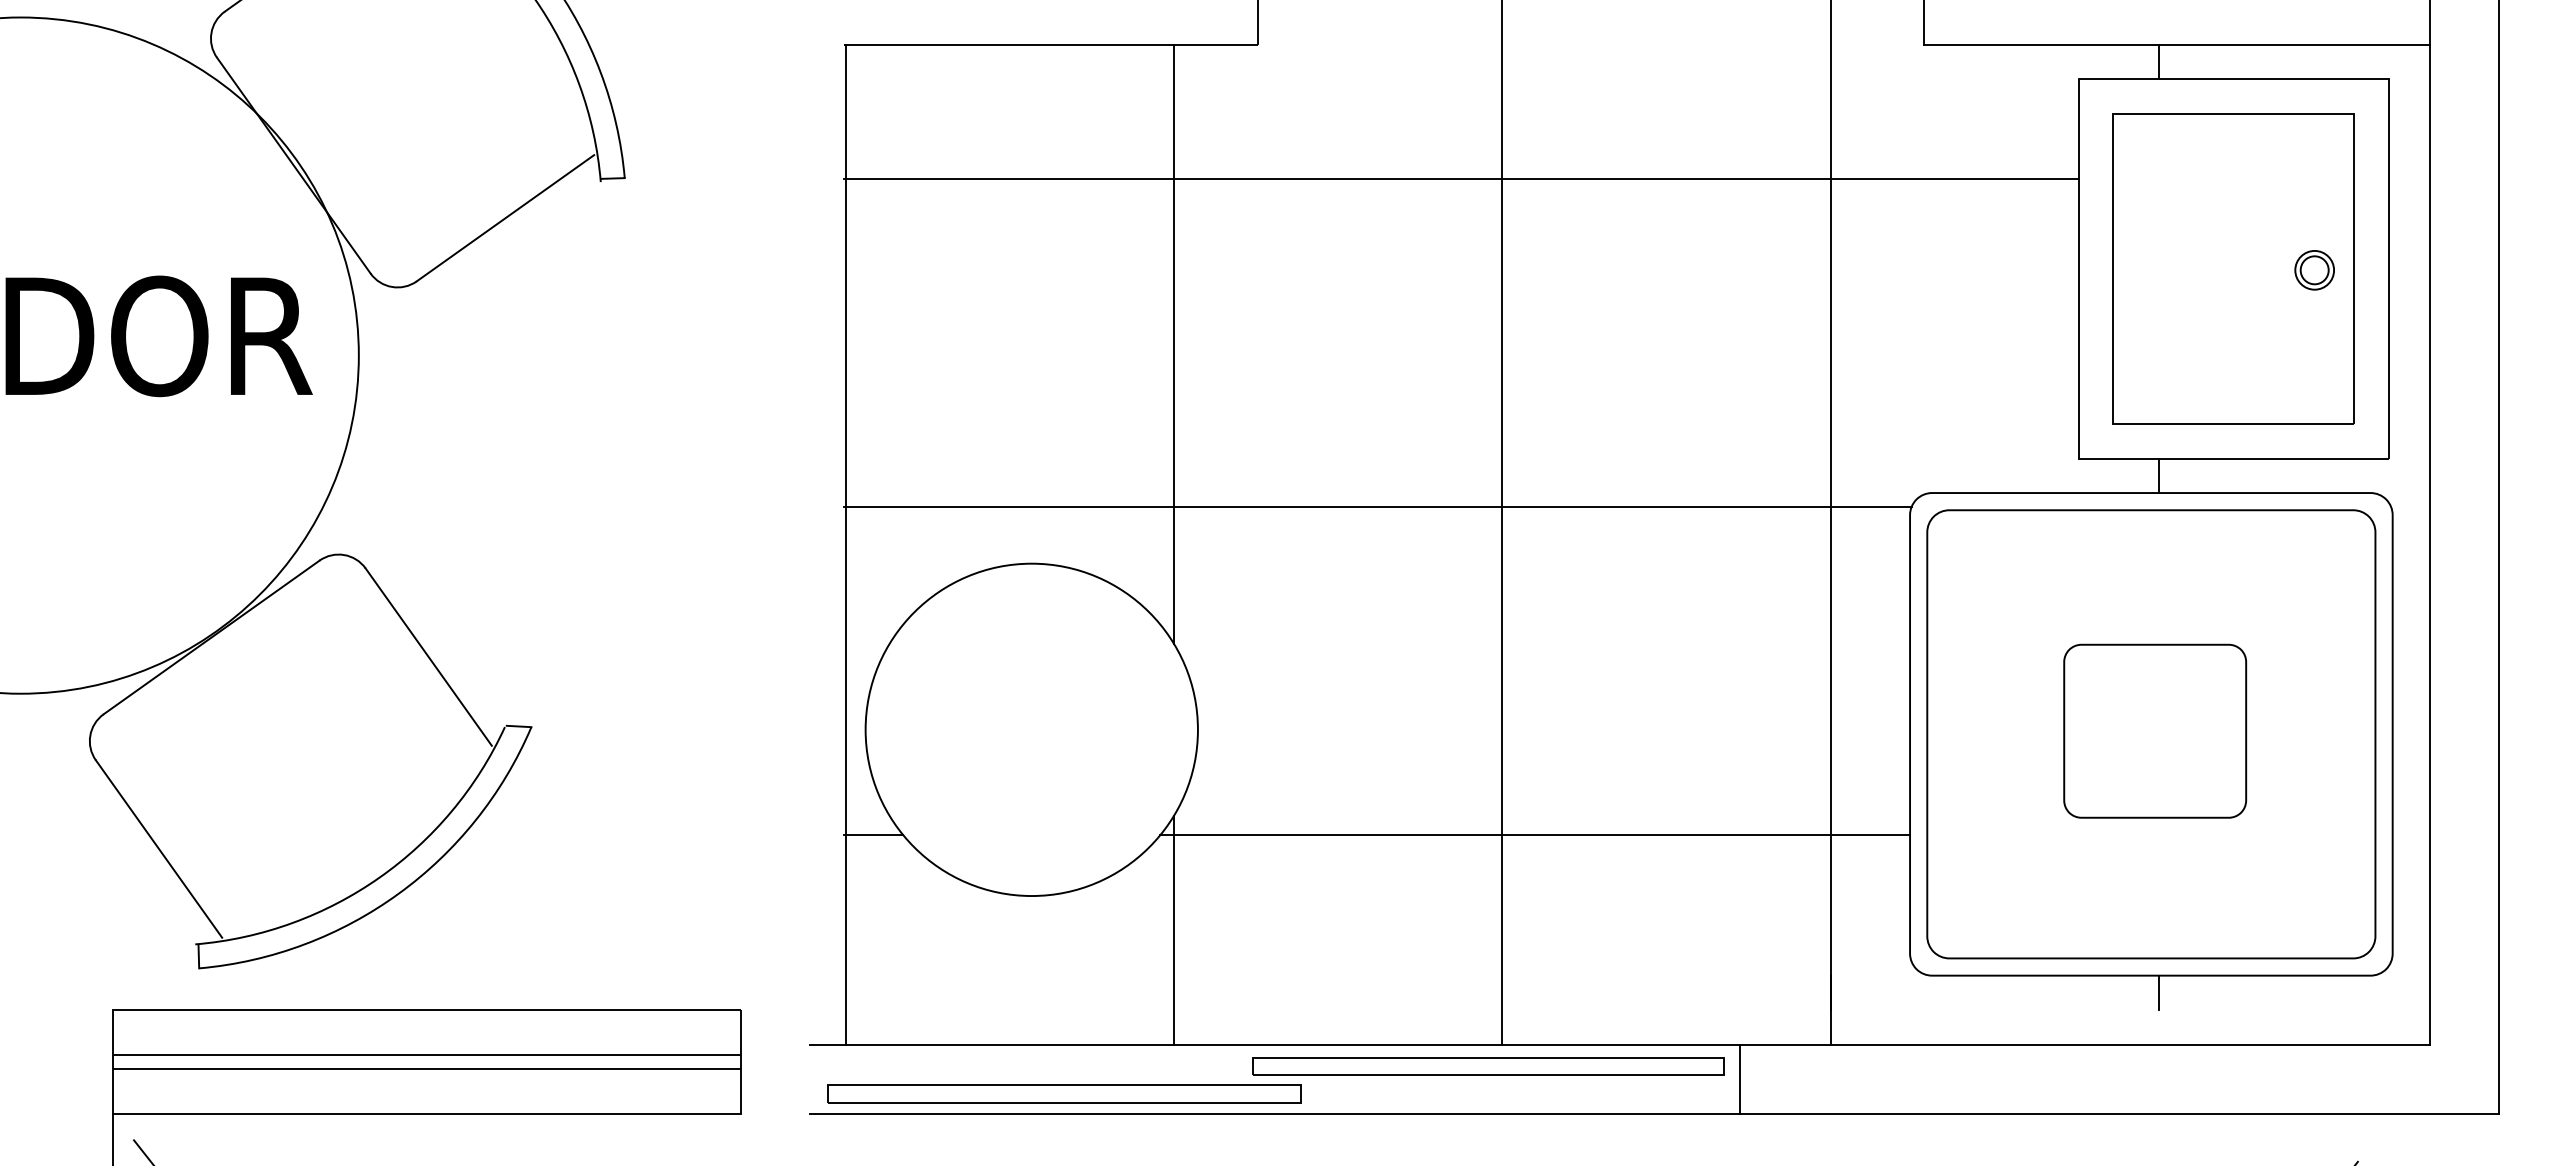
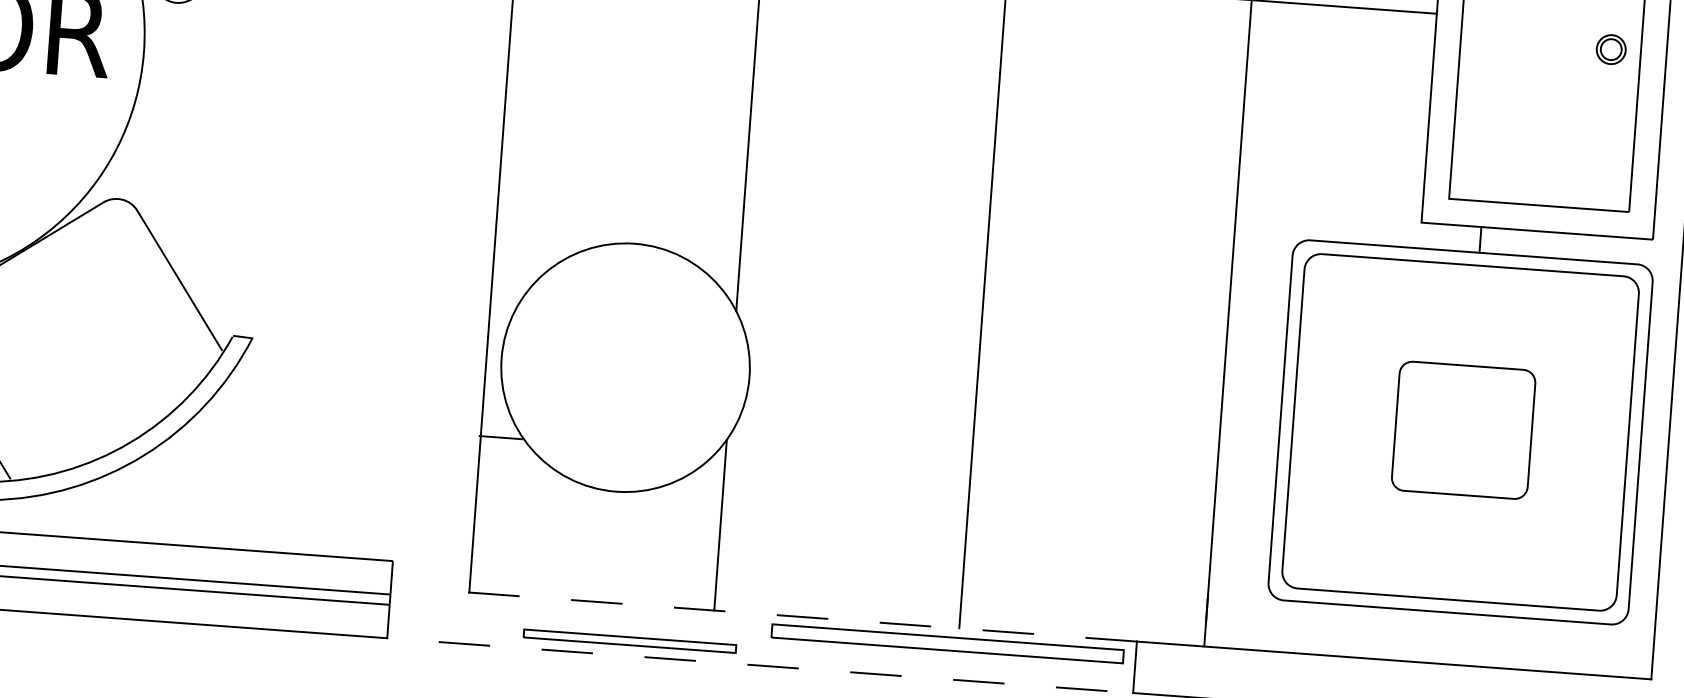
part: (2314, 270) -> (1611, 49), moved
line: (1377, 506) -> (895, 220), removed
line: (1535, 835) -> (995, 474), removed
line: (2158, 992) -> (1451, 625), removed
line: (1274, 1044) -> (789, 615), solid -> dashed
part: (1064, 1093) -> (630, 640), size x0.6
line: (1275, 1113) -> (786, 667), solid -> dashed

